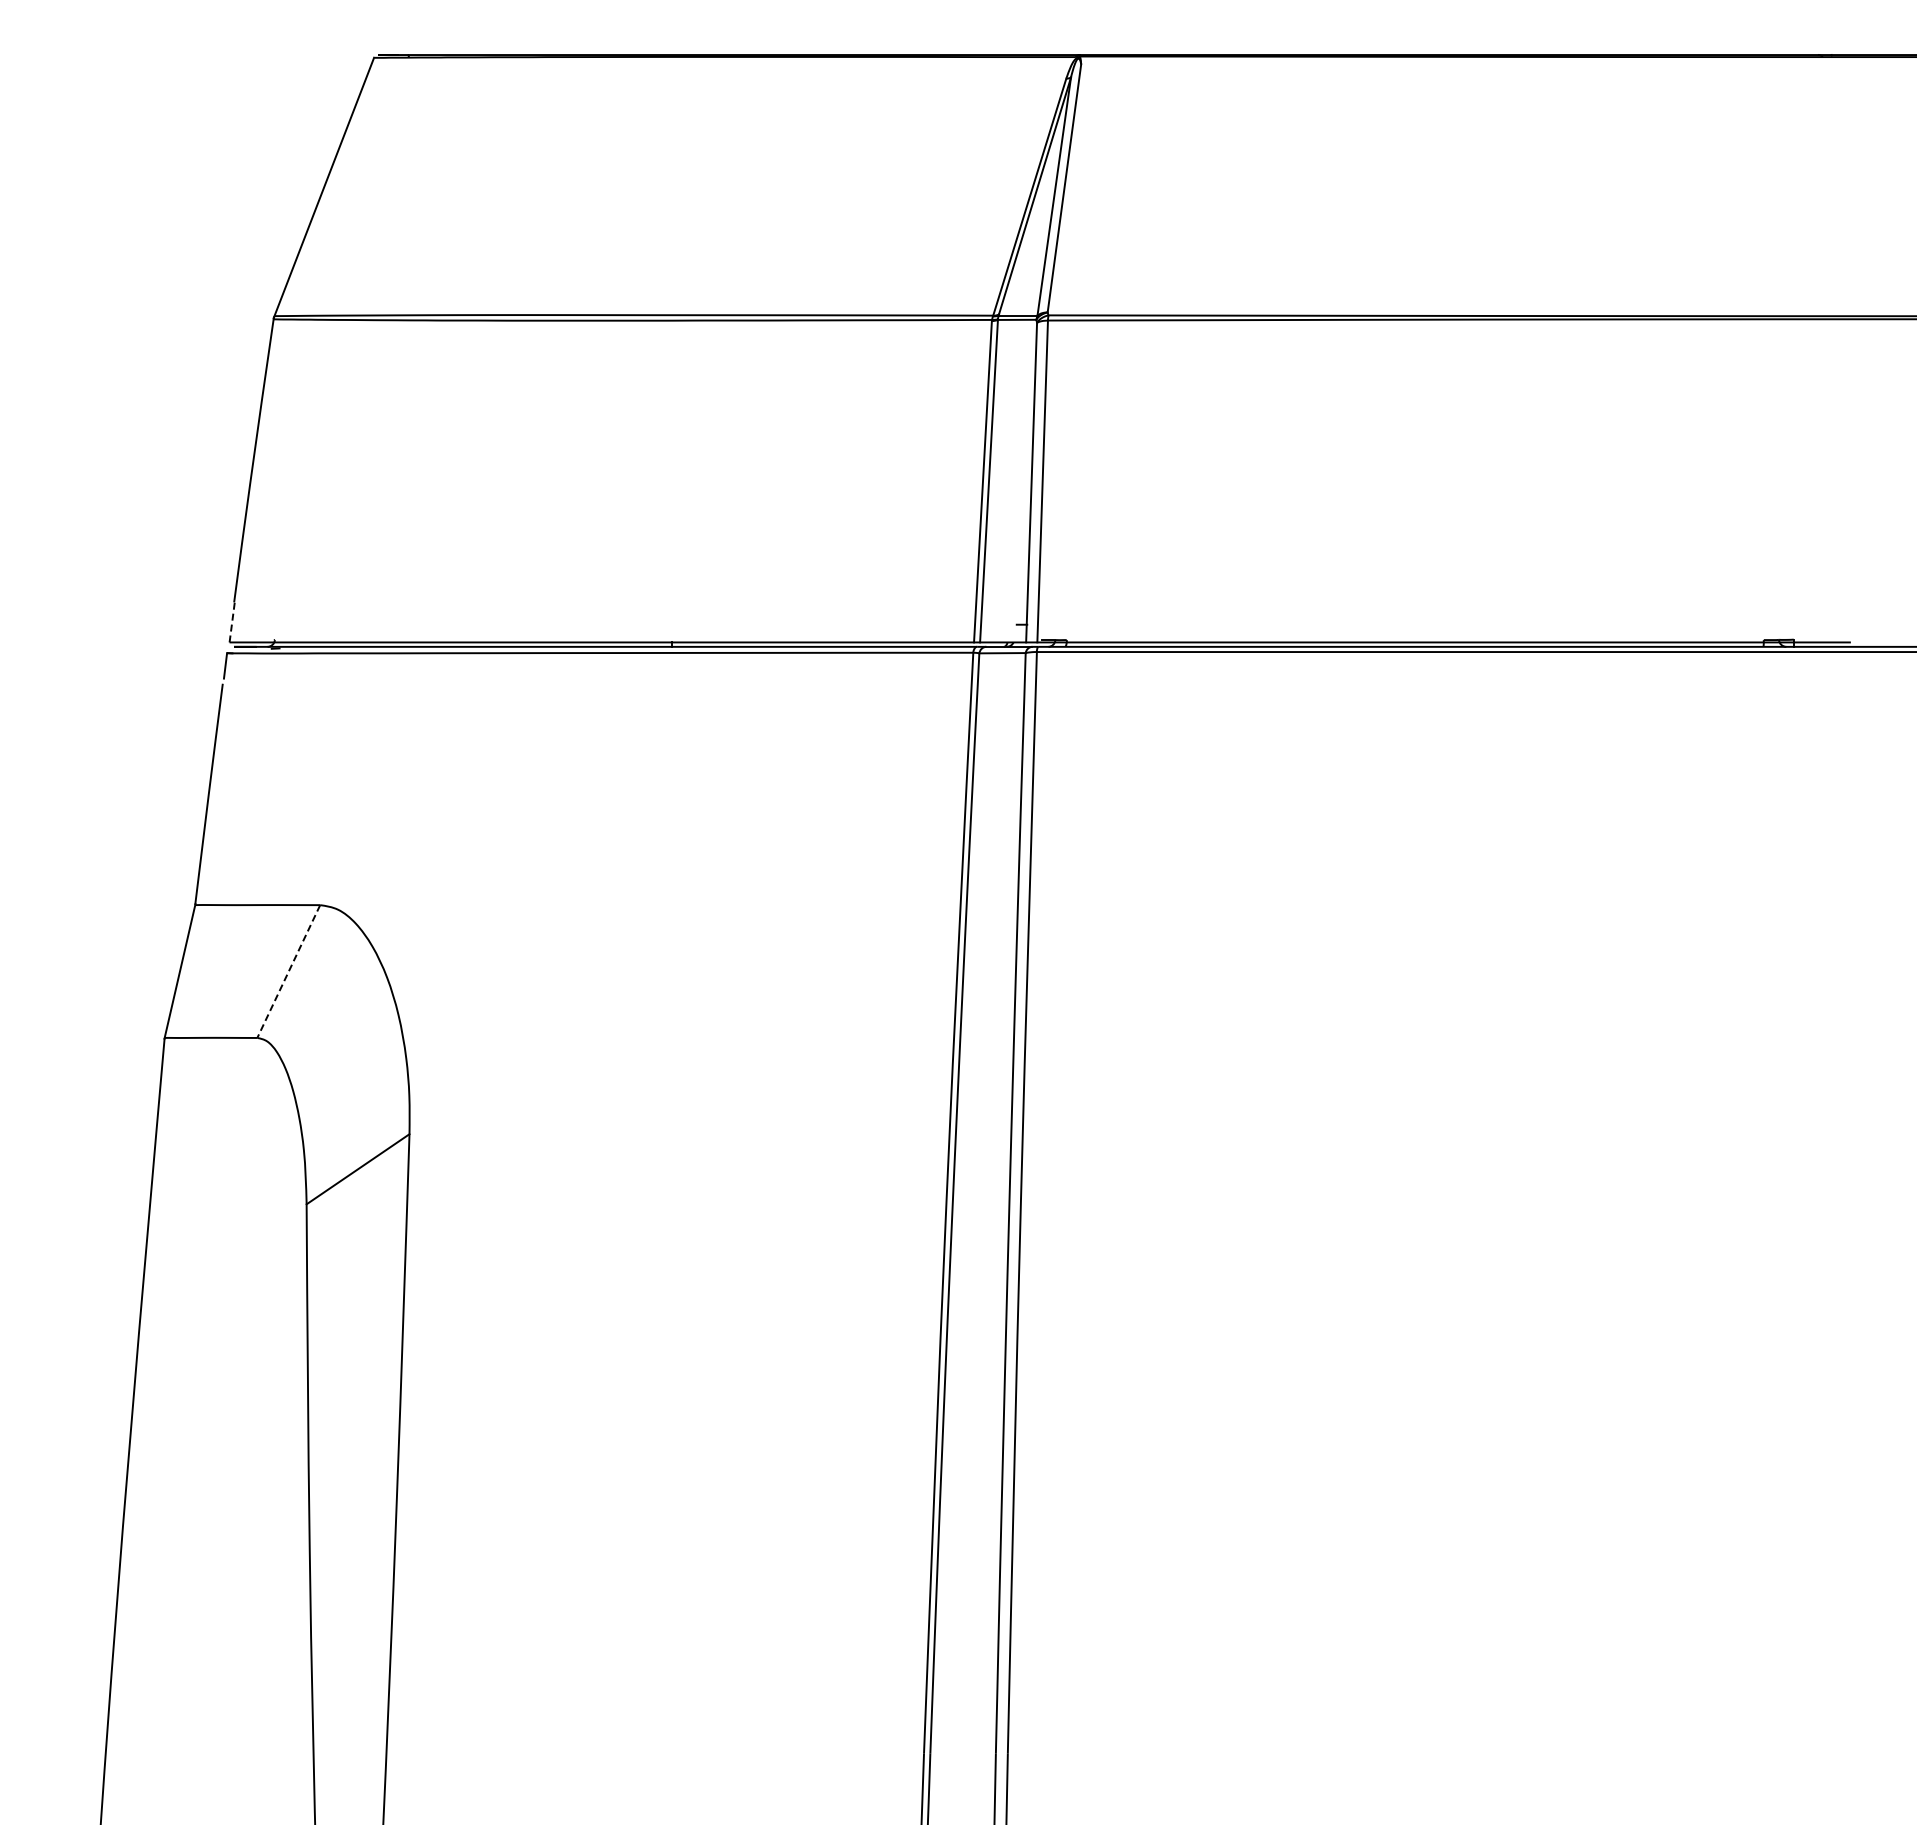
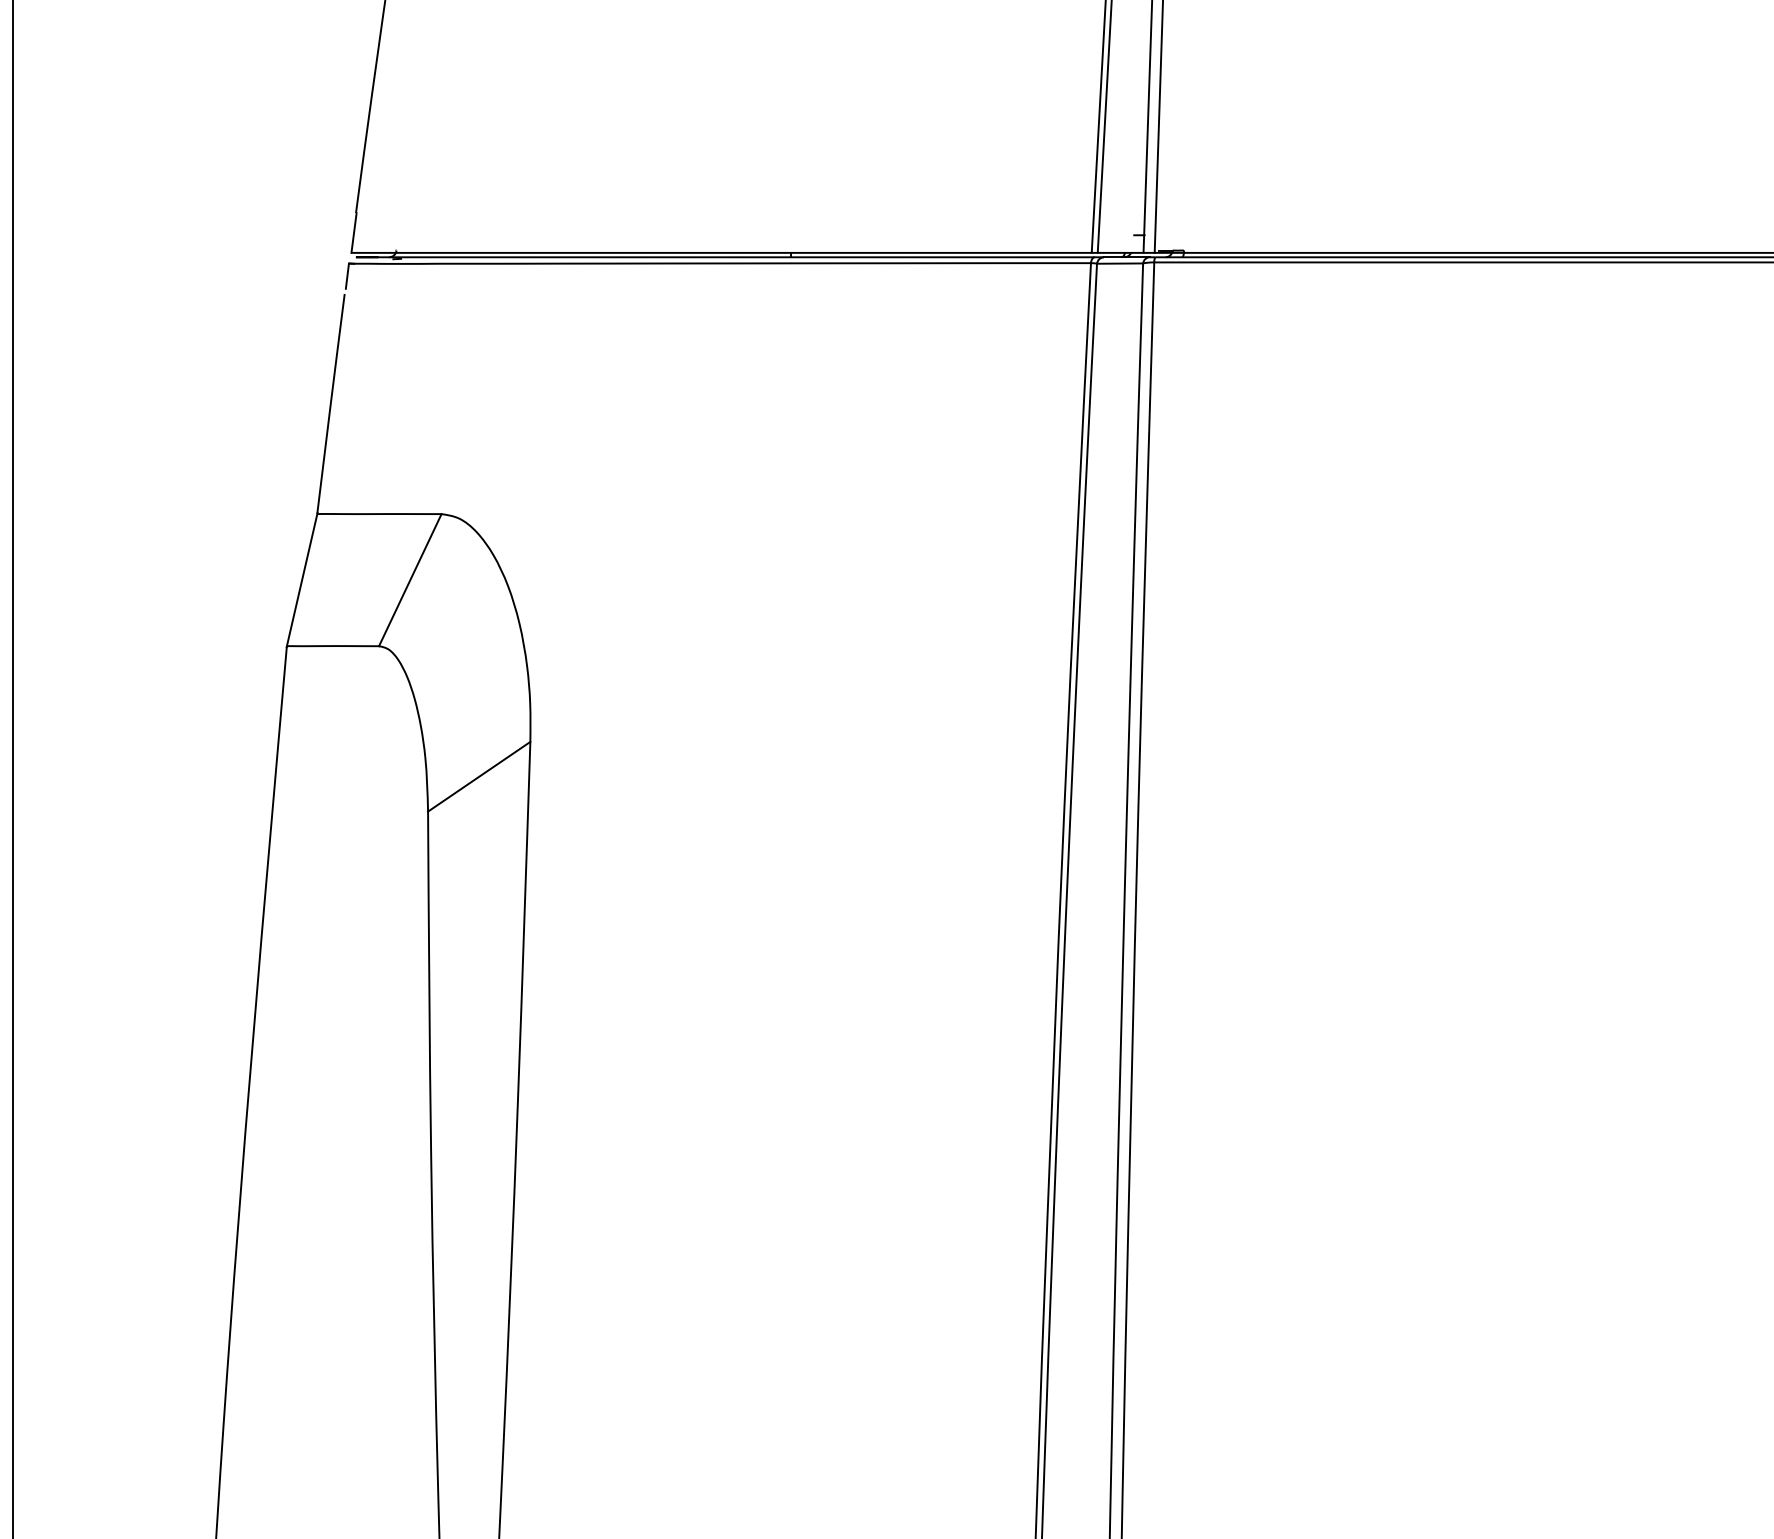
line: (232, 622) -> (354, 233), dashed -> solid
line: (288, 972) -> (410, 581), dashed -> solid

